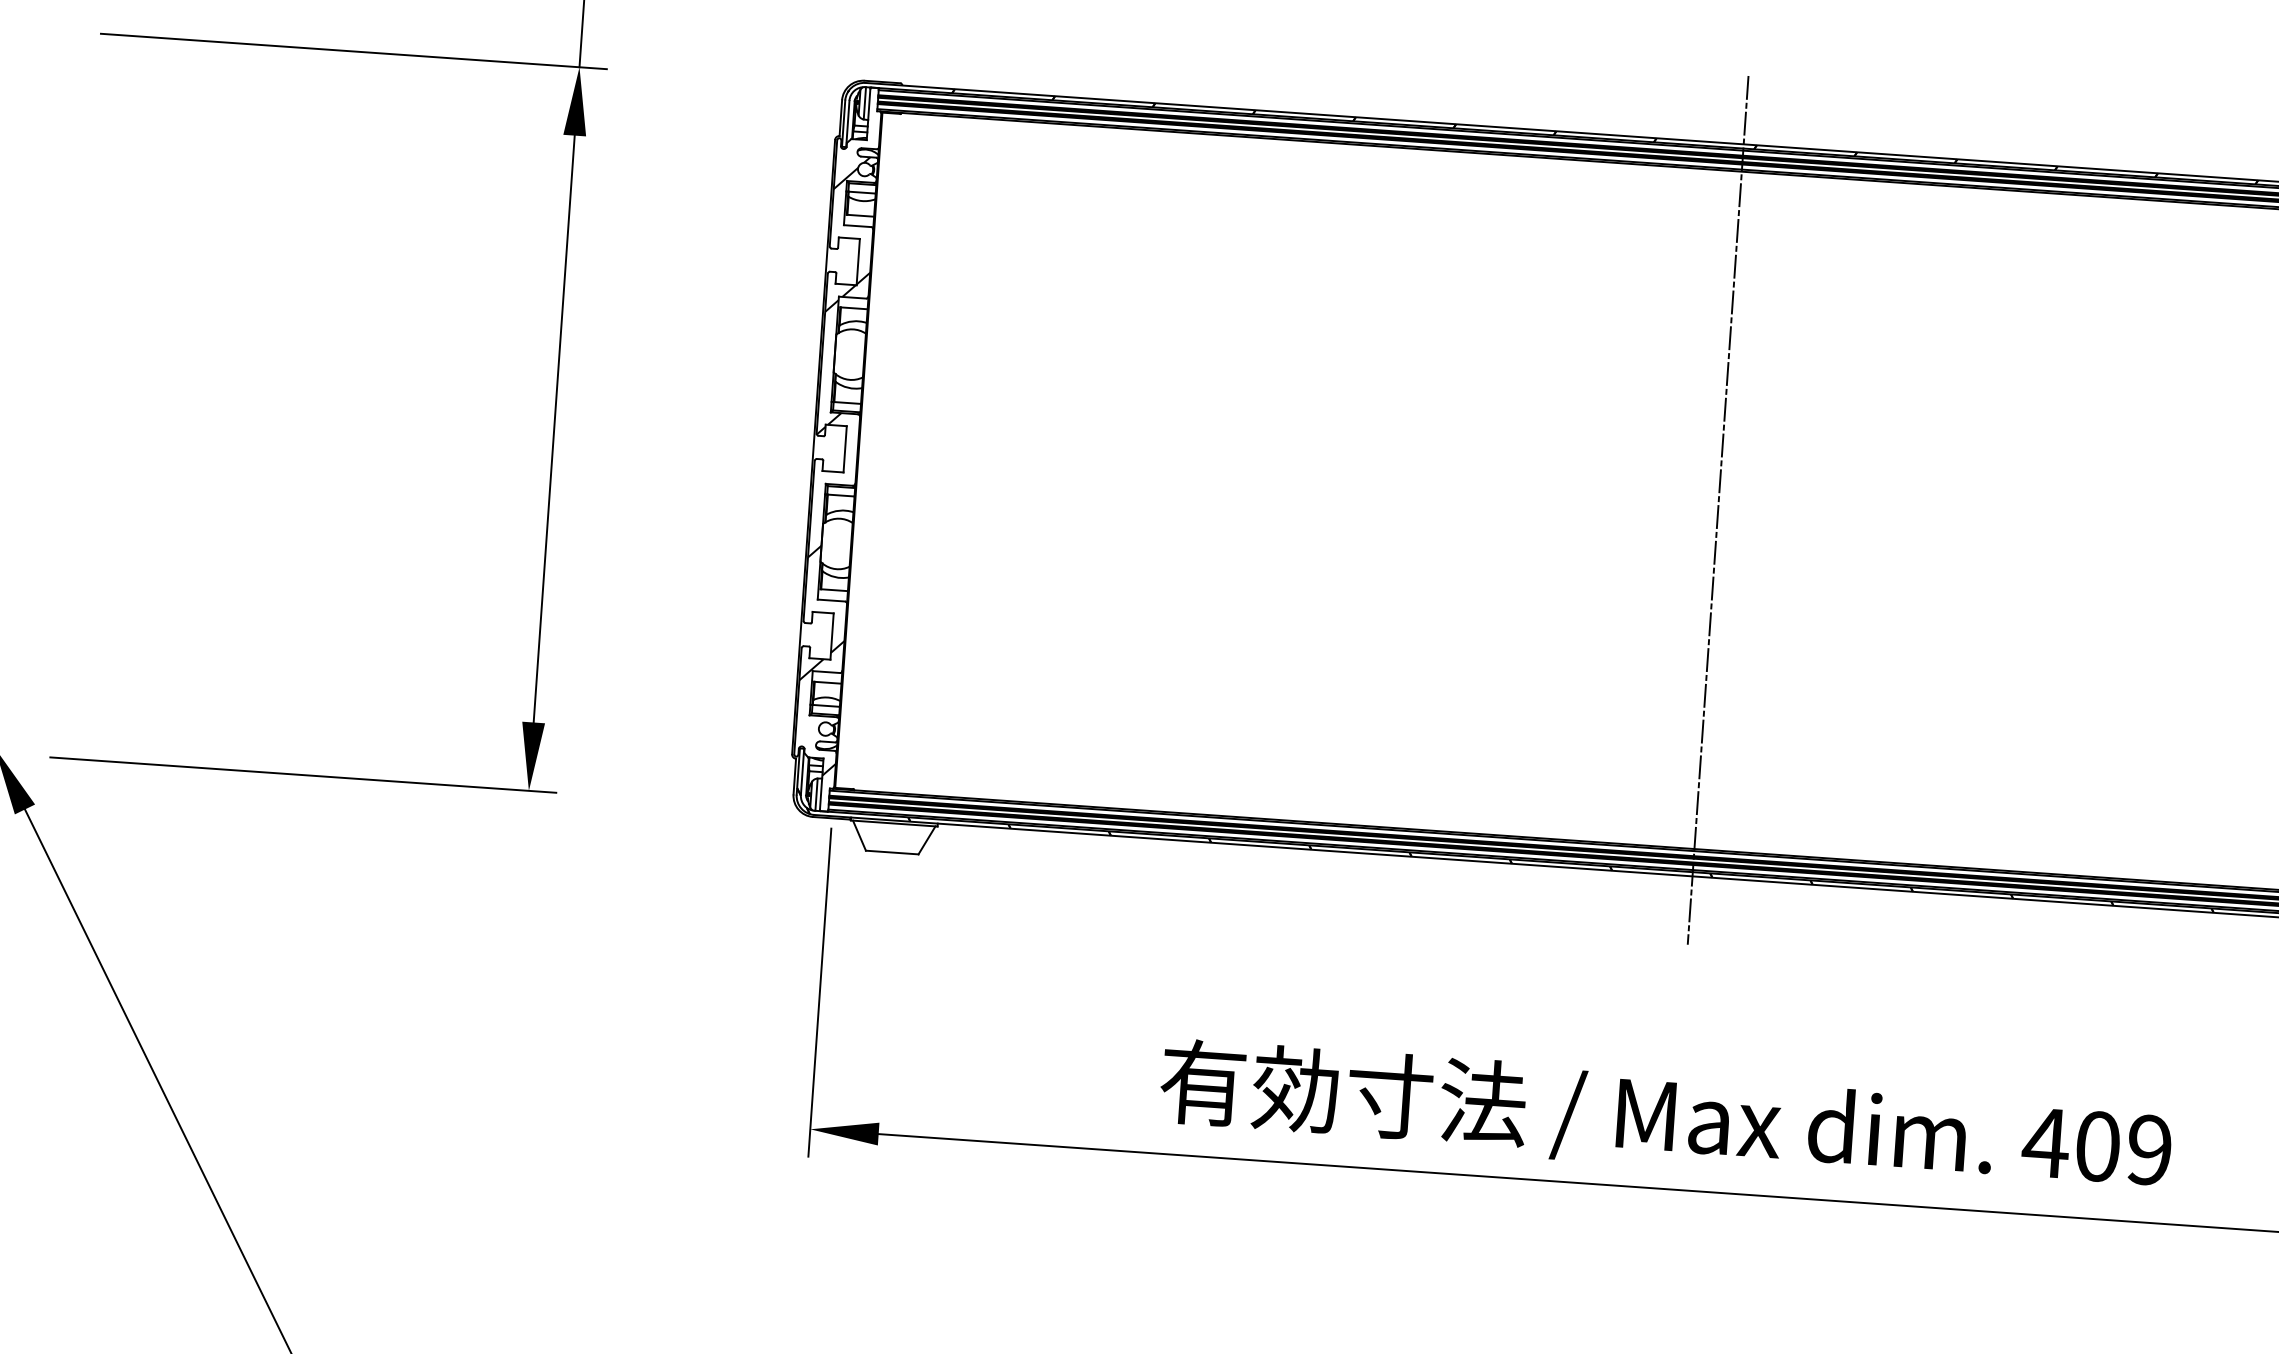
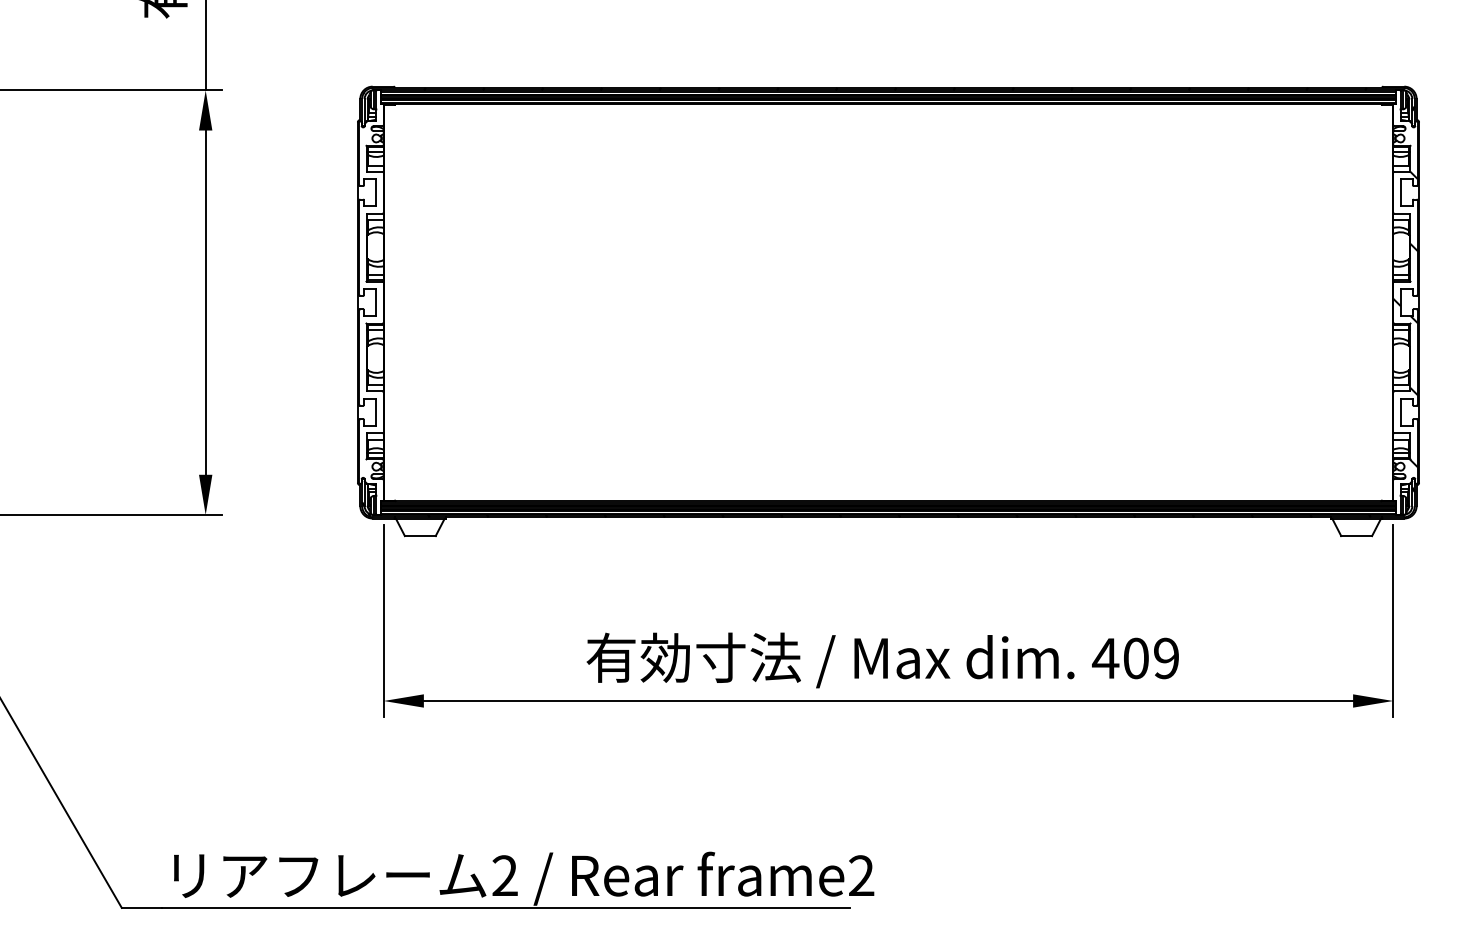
hatch: (835, 465) -> (371, 312), removed
line: (1718, 510) -> (888, 302), removed

